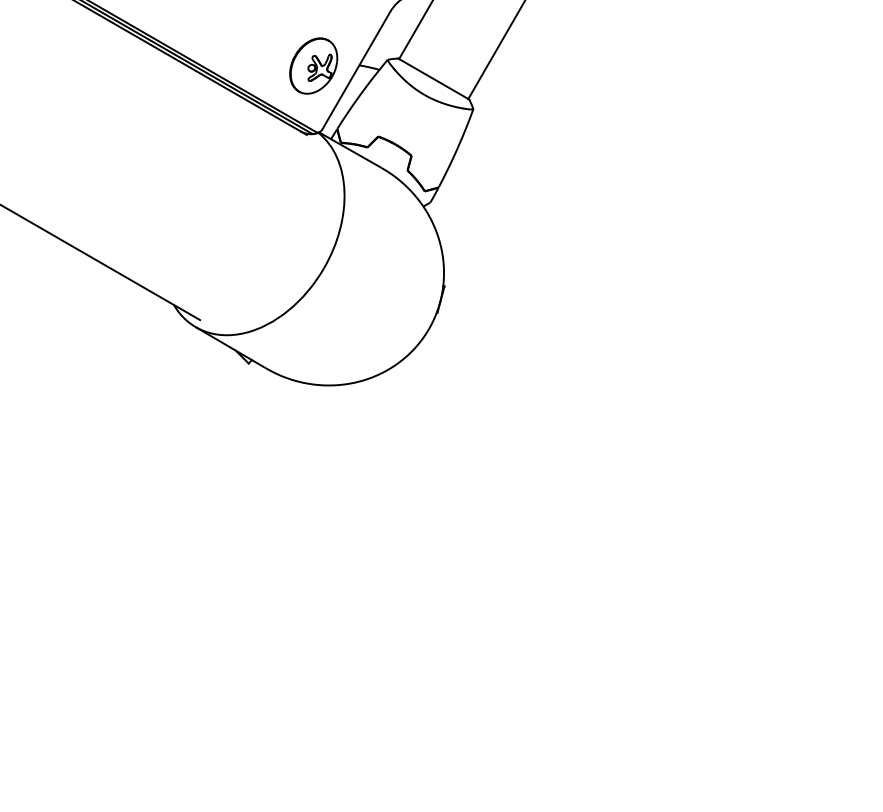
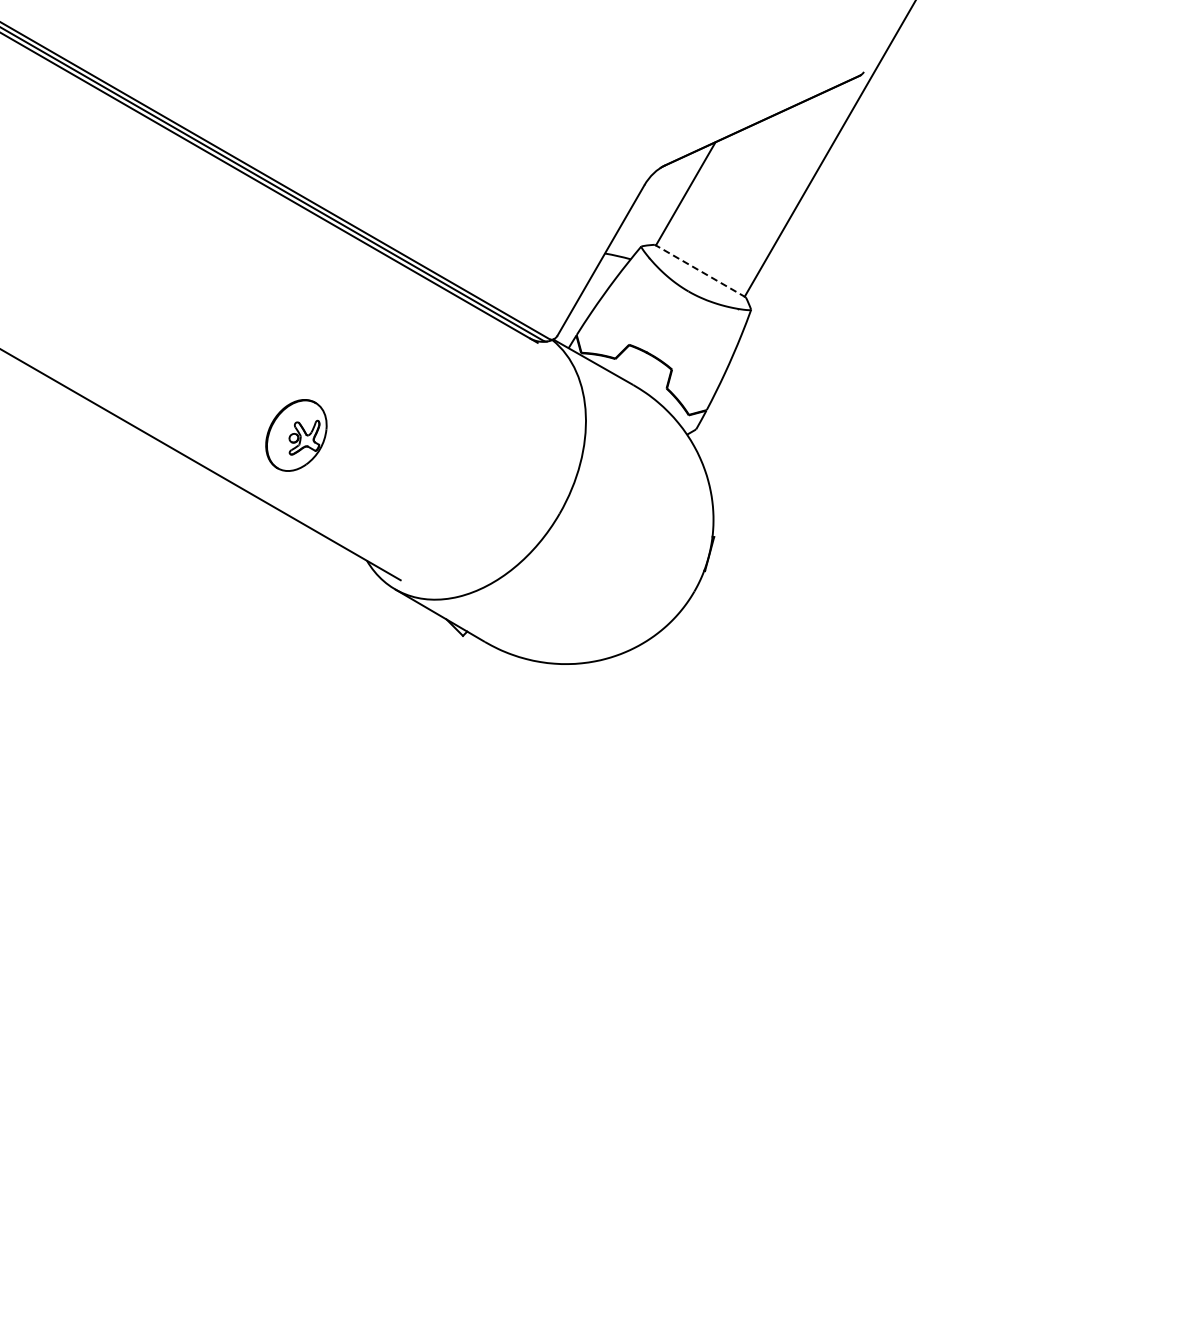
part: (313, 66) -> (296, 435), moved
line: (433, 79) -> (700, 271), solid -> dashed

